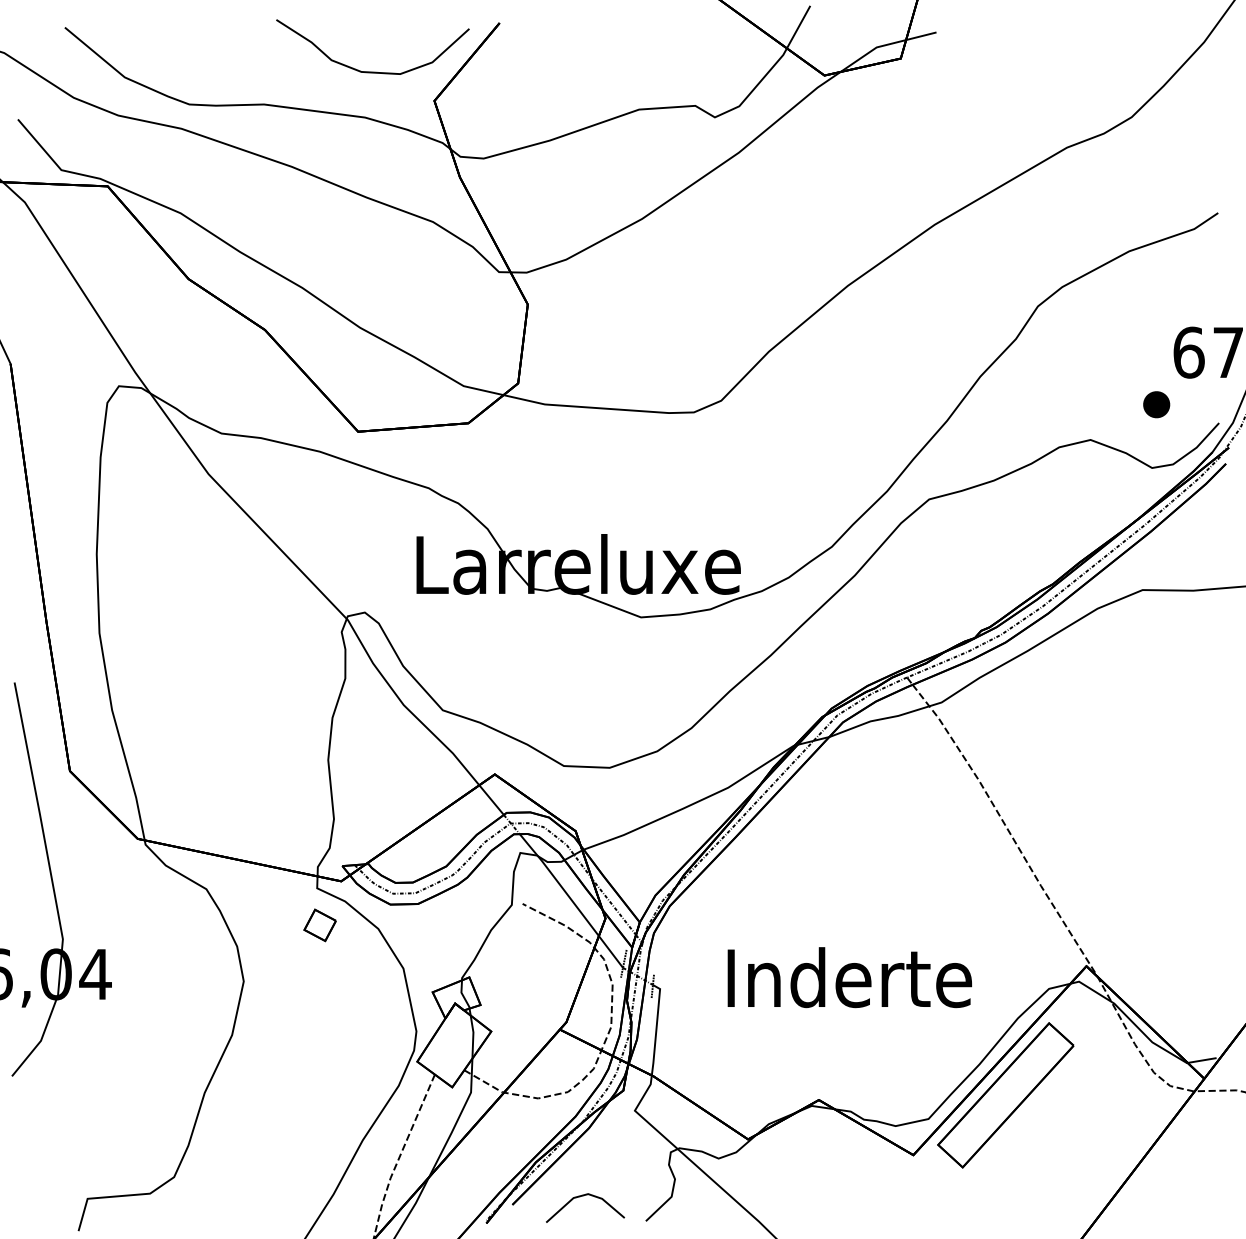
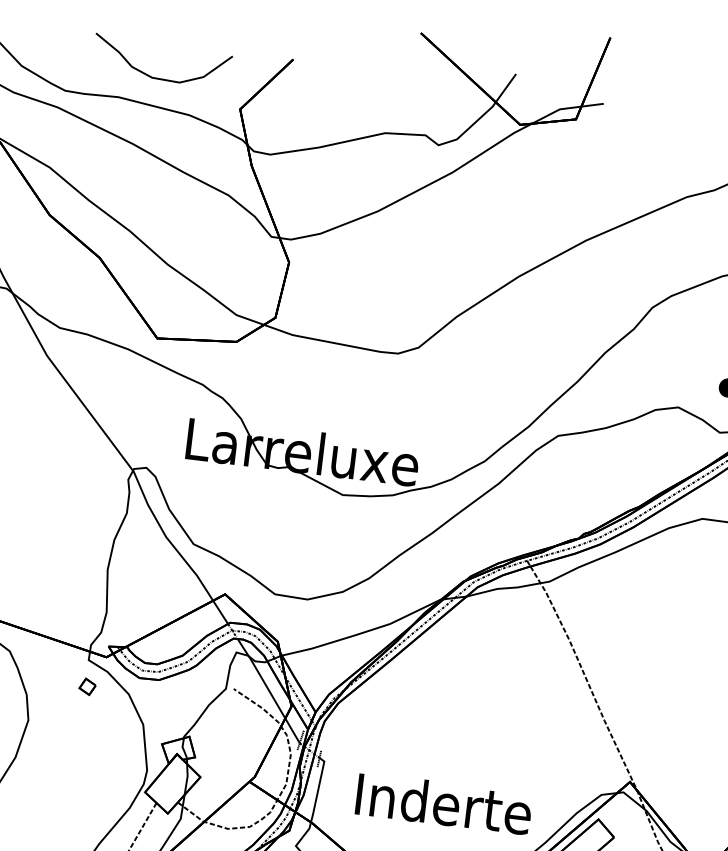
part: (372, 71) -> (160, 78), moved
part: (319, 925) -> (87, 686), size x0.7
text: (849, 977) -> (443, 803), moved

